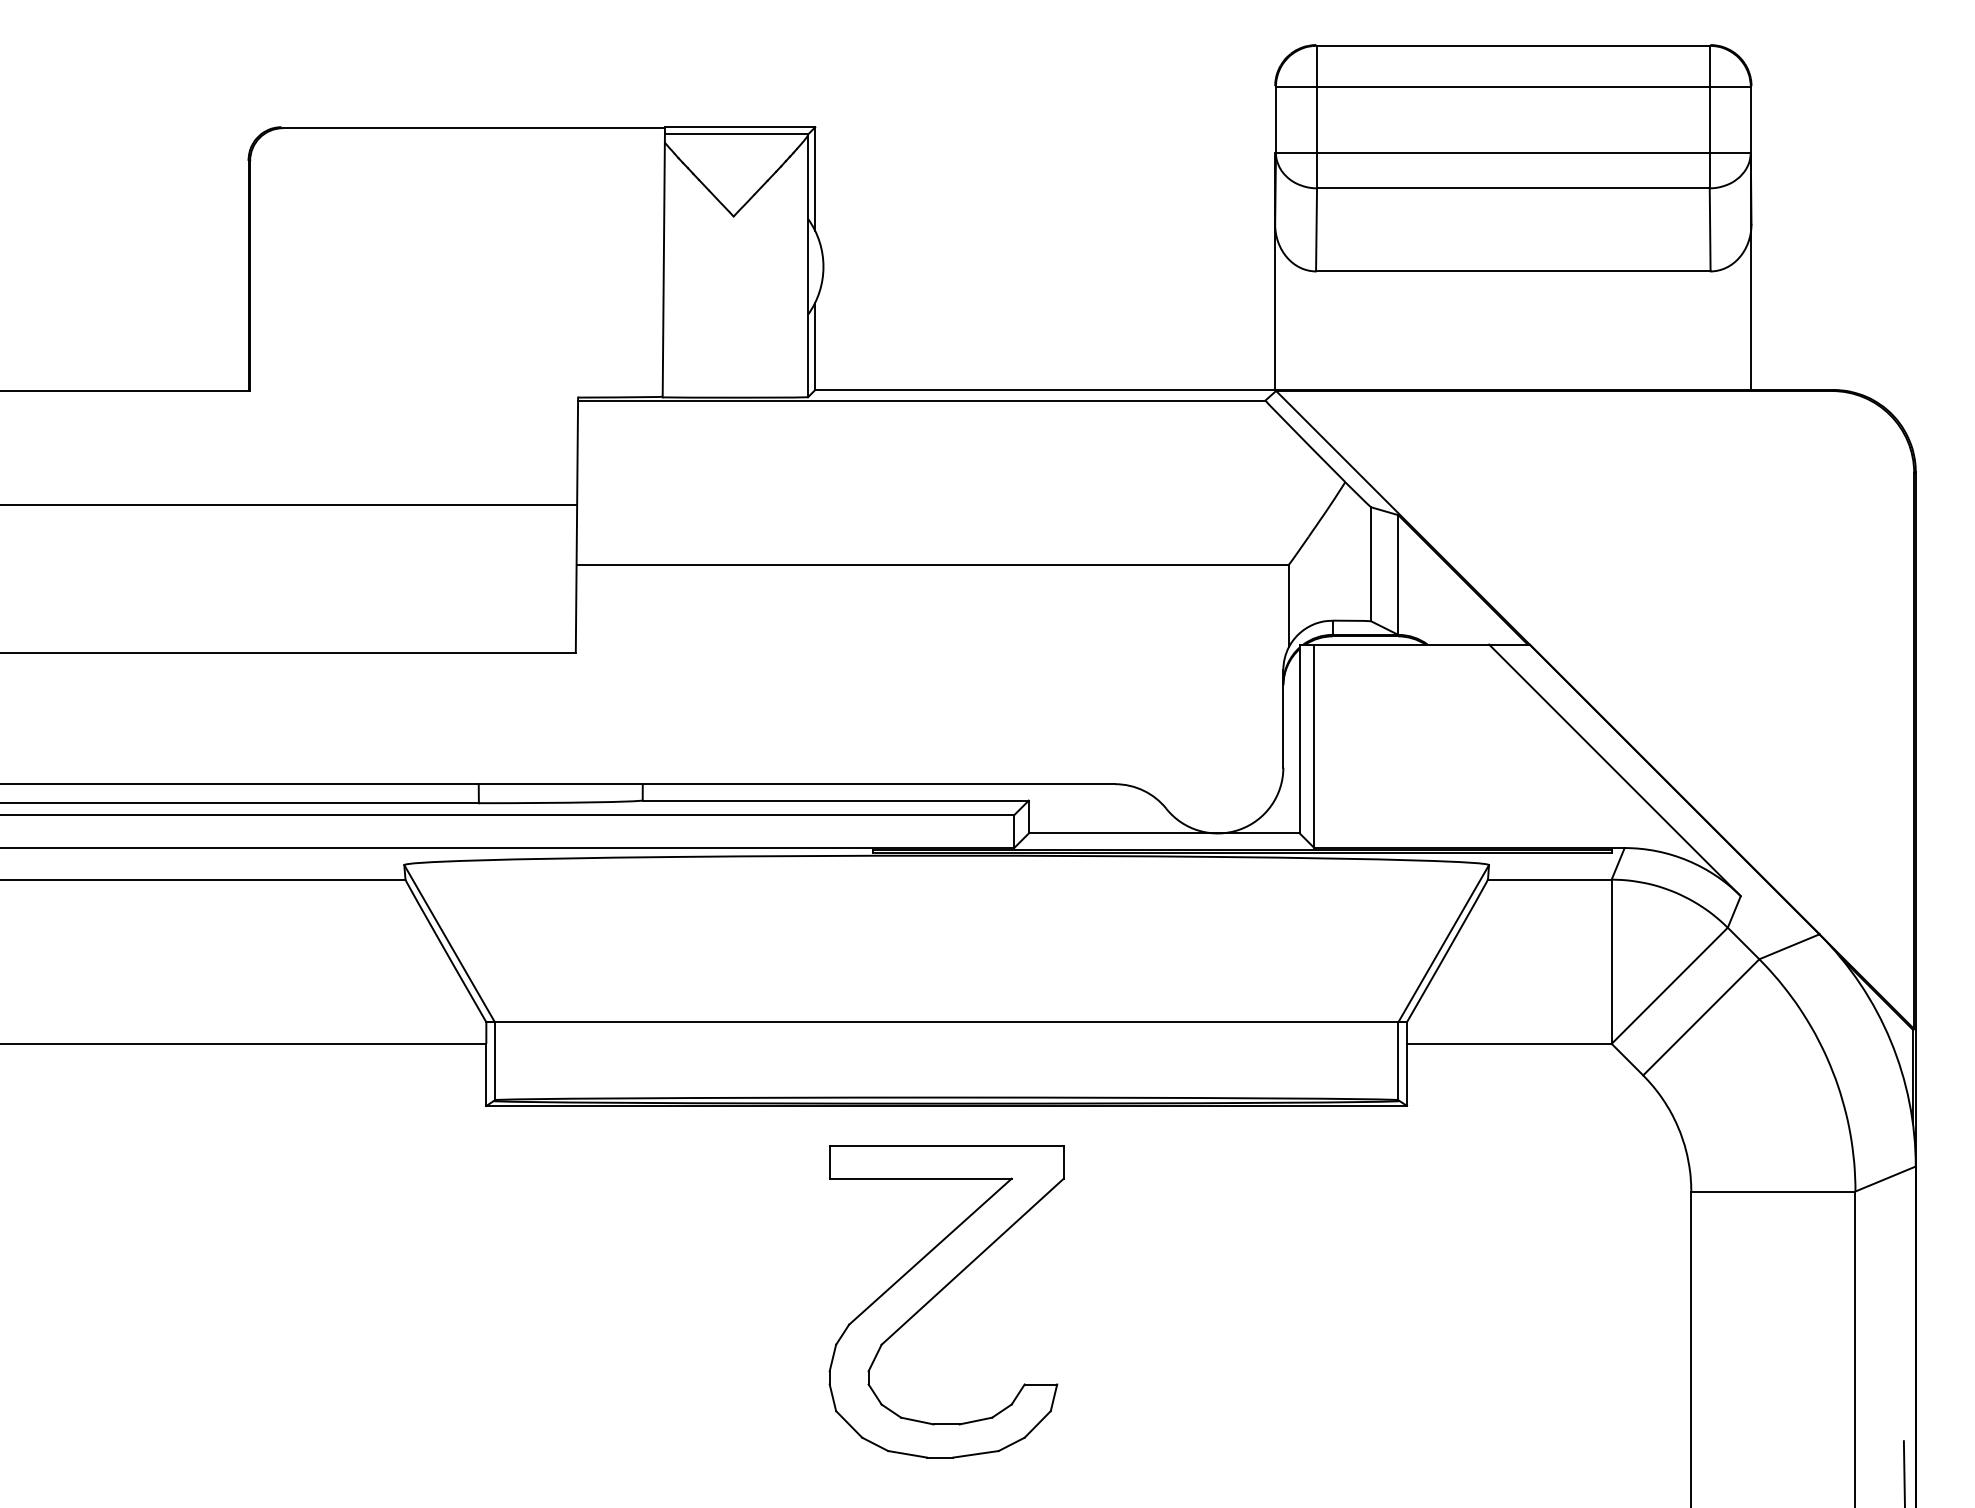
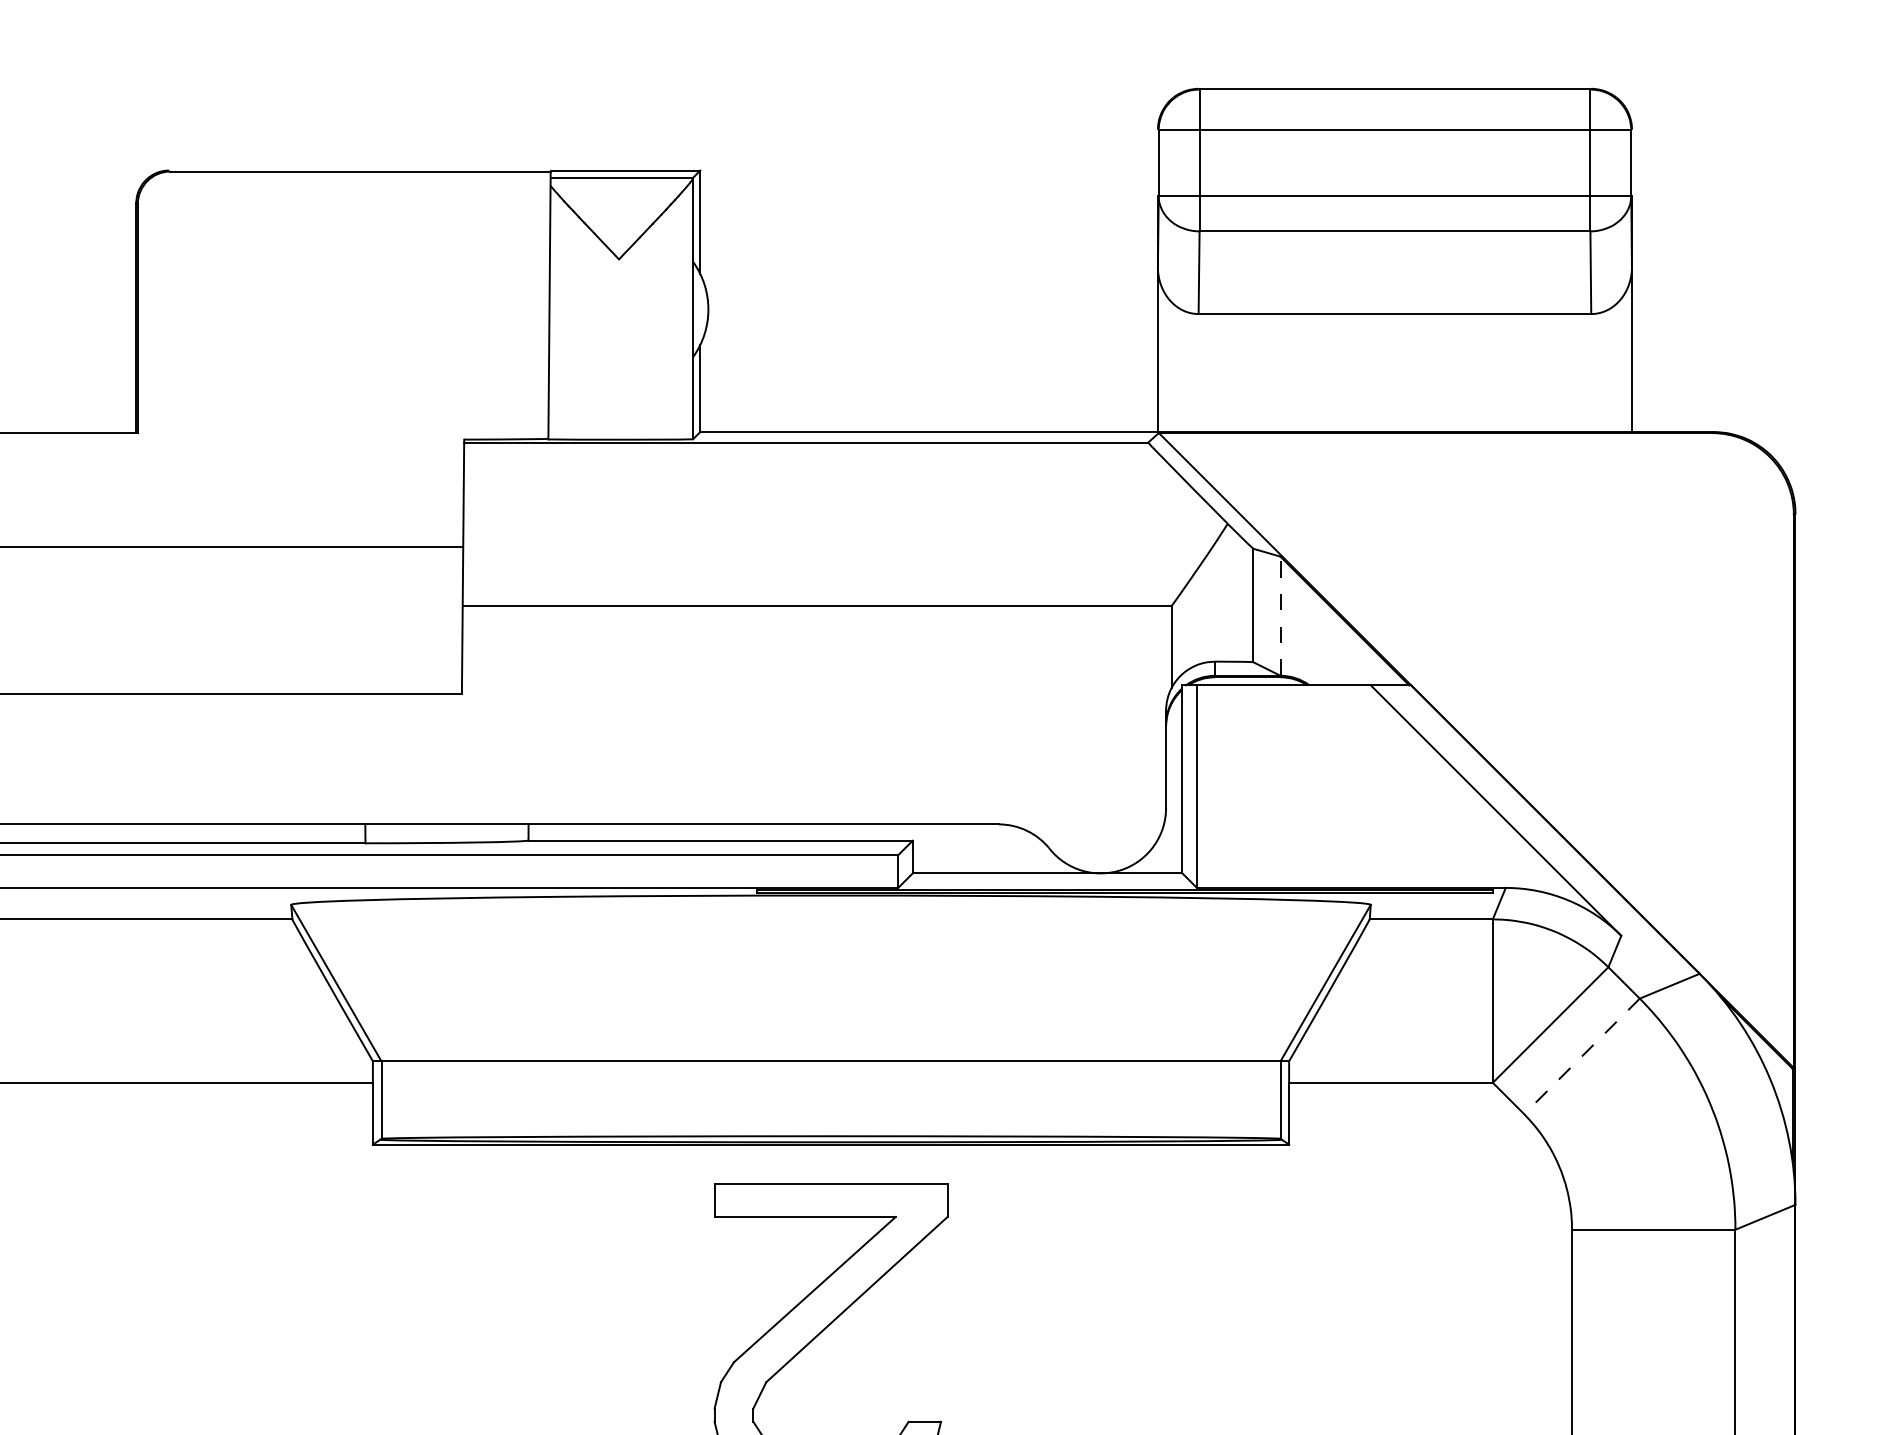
line: (1398, 575) -> (1280, 616), solid -> dashed
line: (1700, 1017) -> (1581, 1056), solid -> dashed

